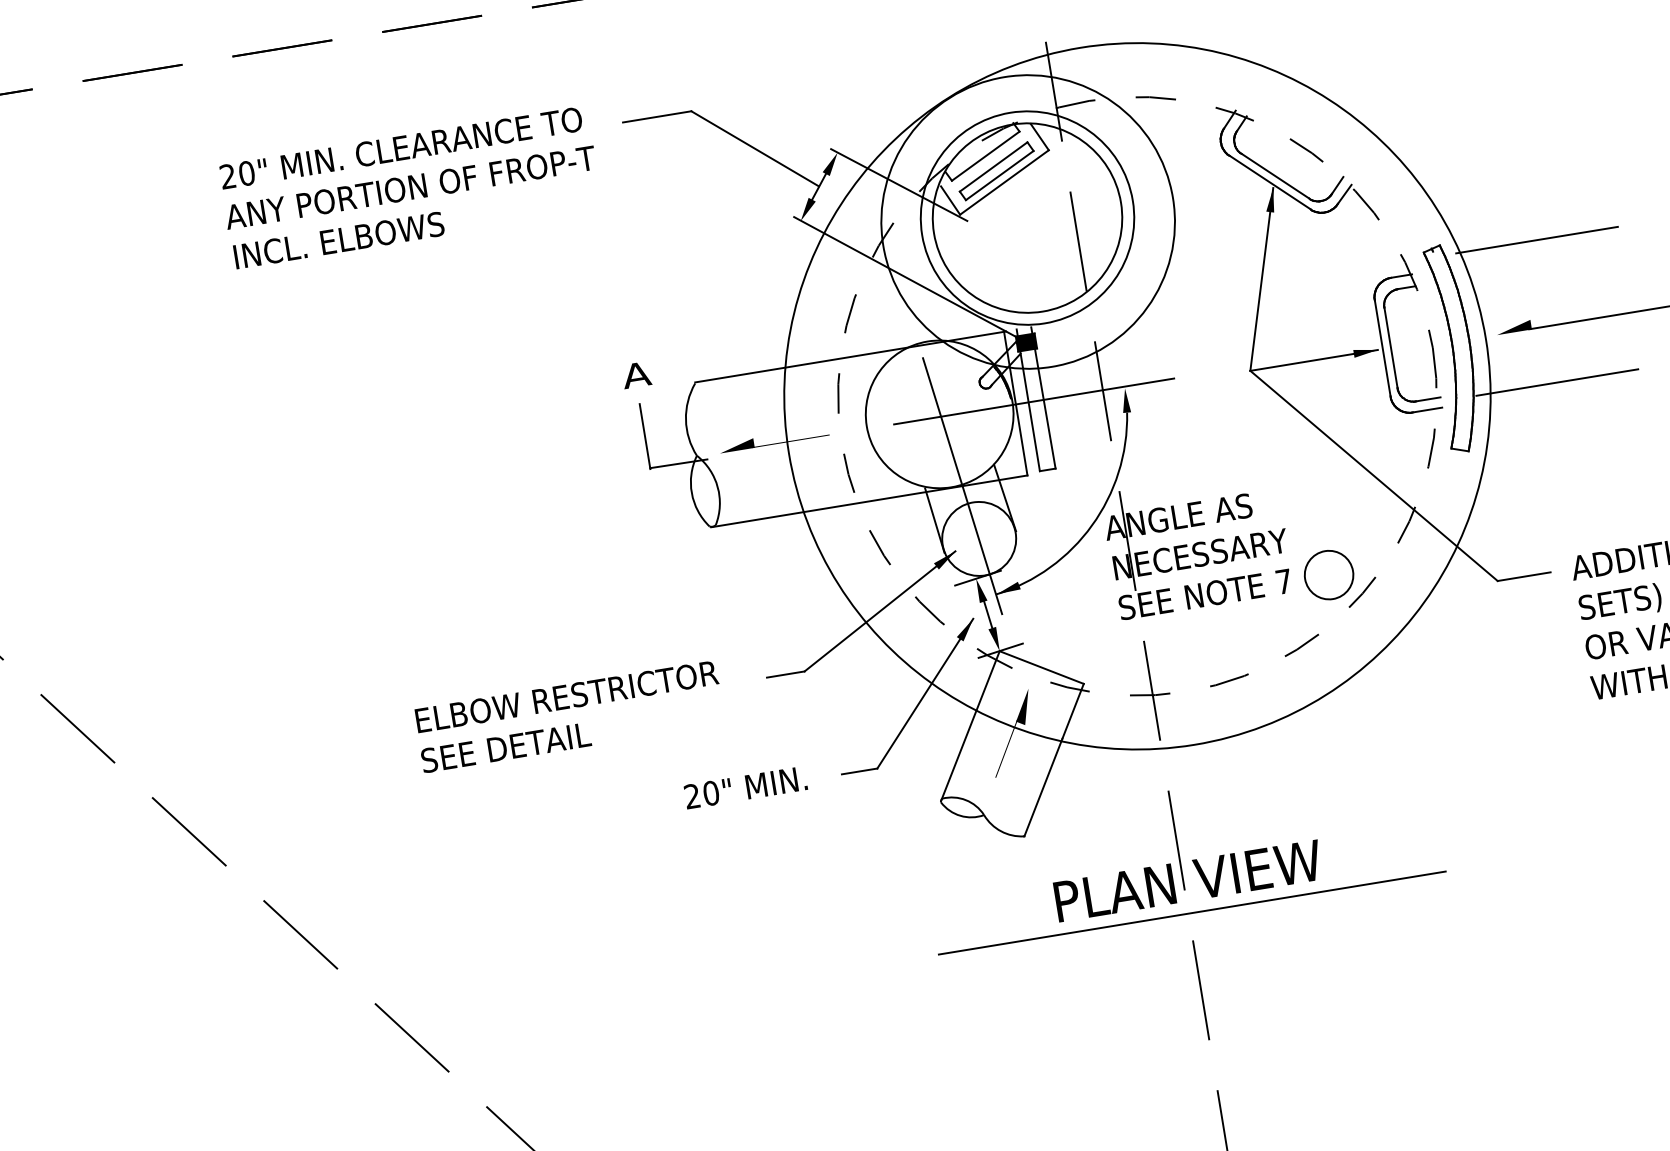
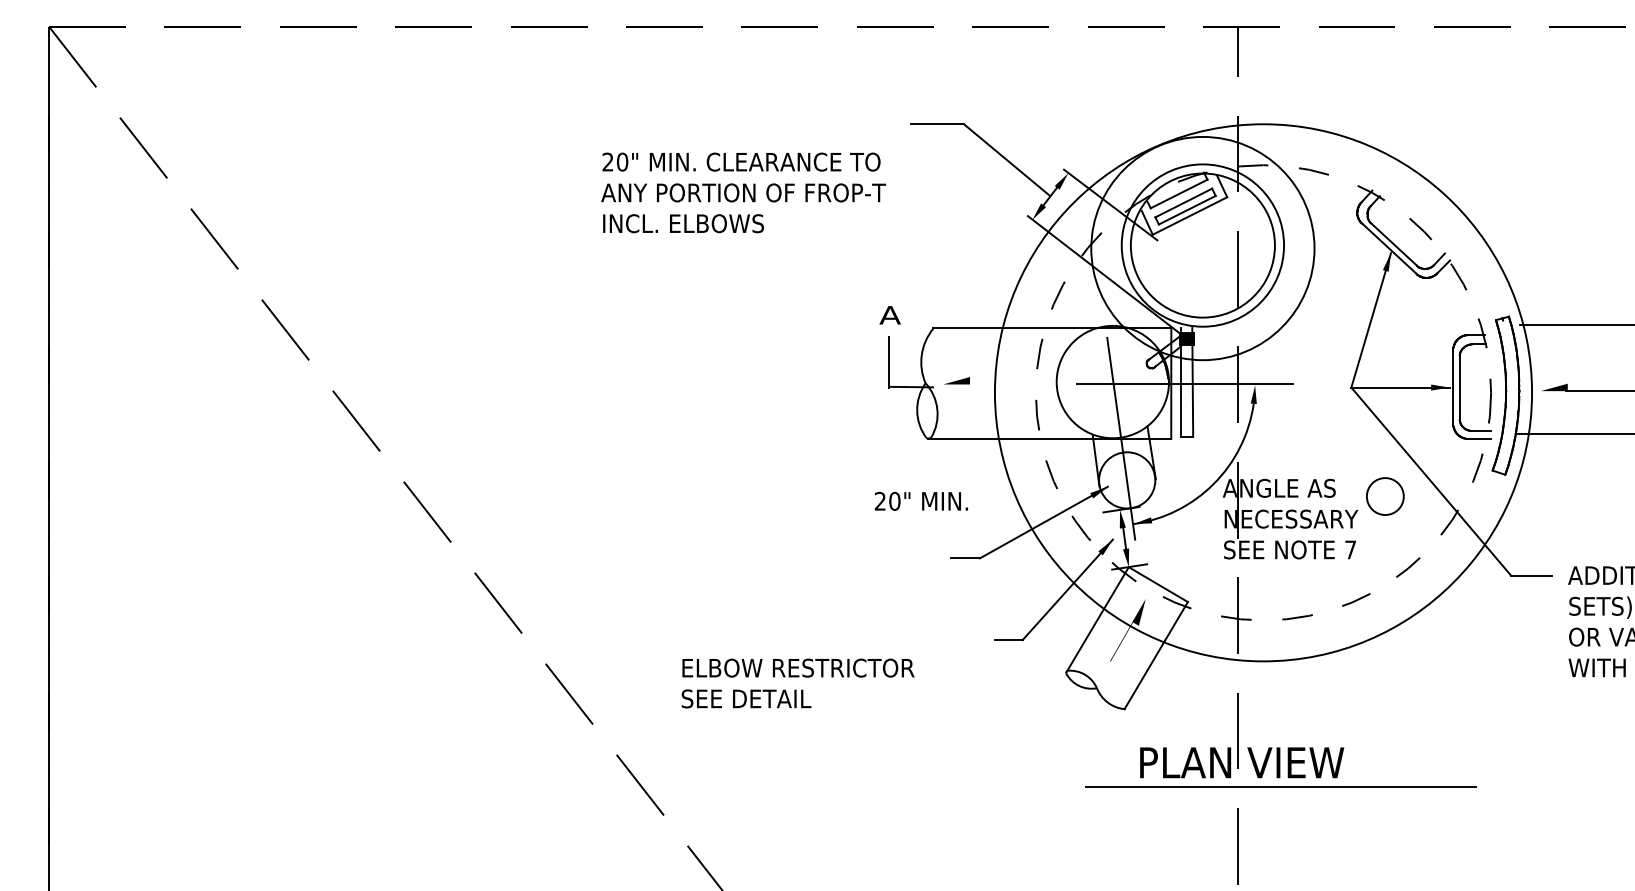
text: (410, 187) -> (743, 192), moved
circle: (1329, 575) -> (1385, 496), moved
text: (568, 716) -> (797, 683), moved
text: (744, 786) -> (920, 500), moved
line: (1191, 912) -> (1280, 786), moved

